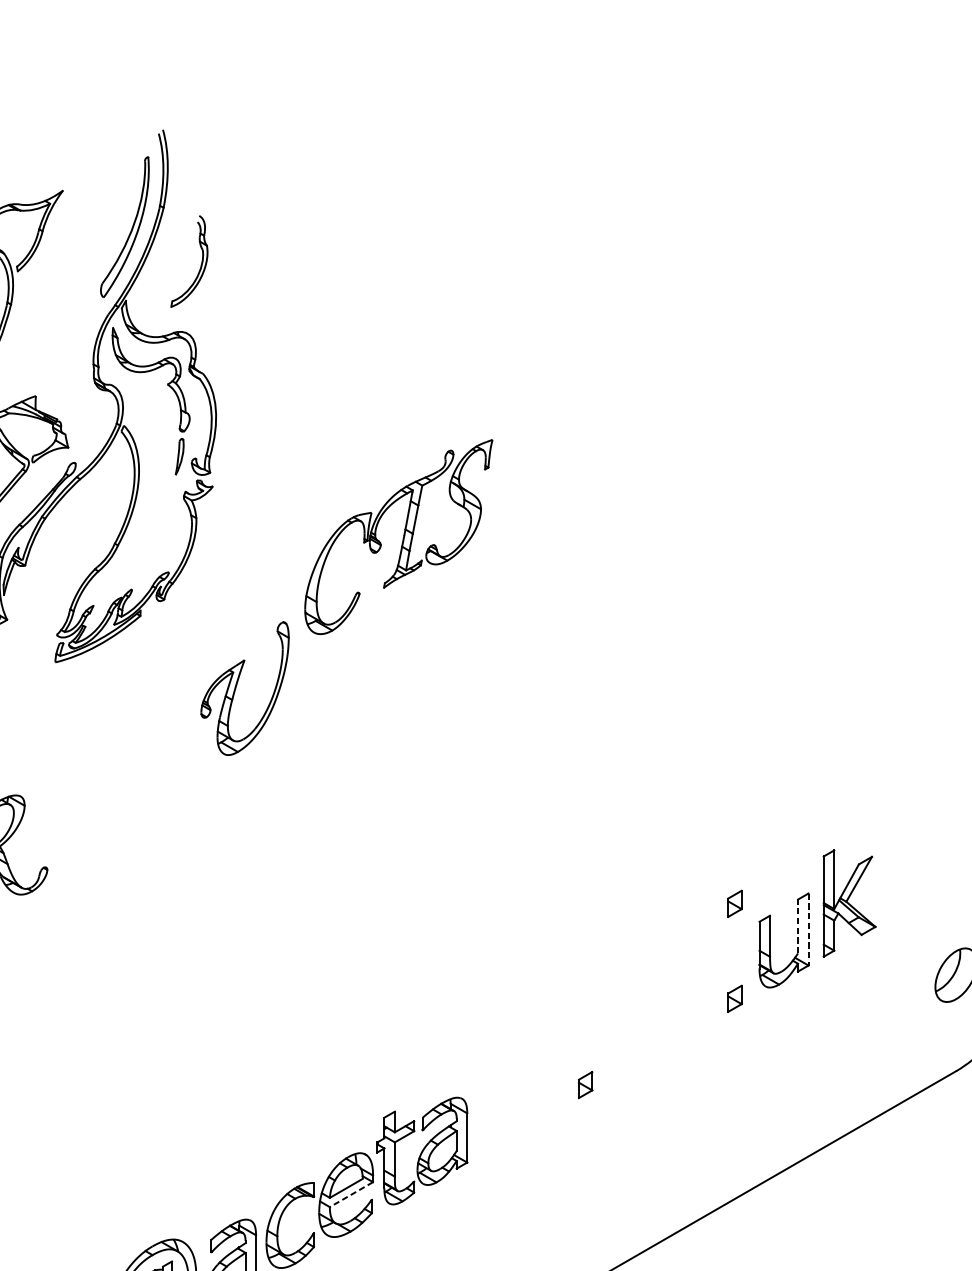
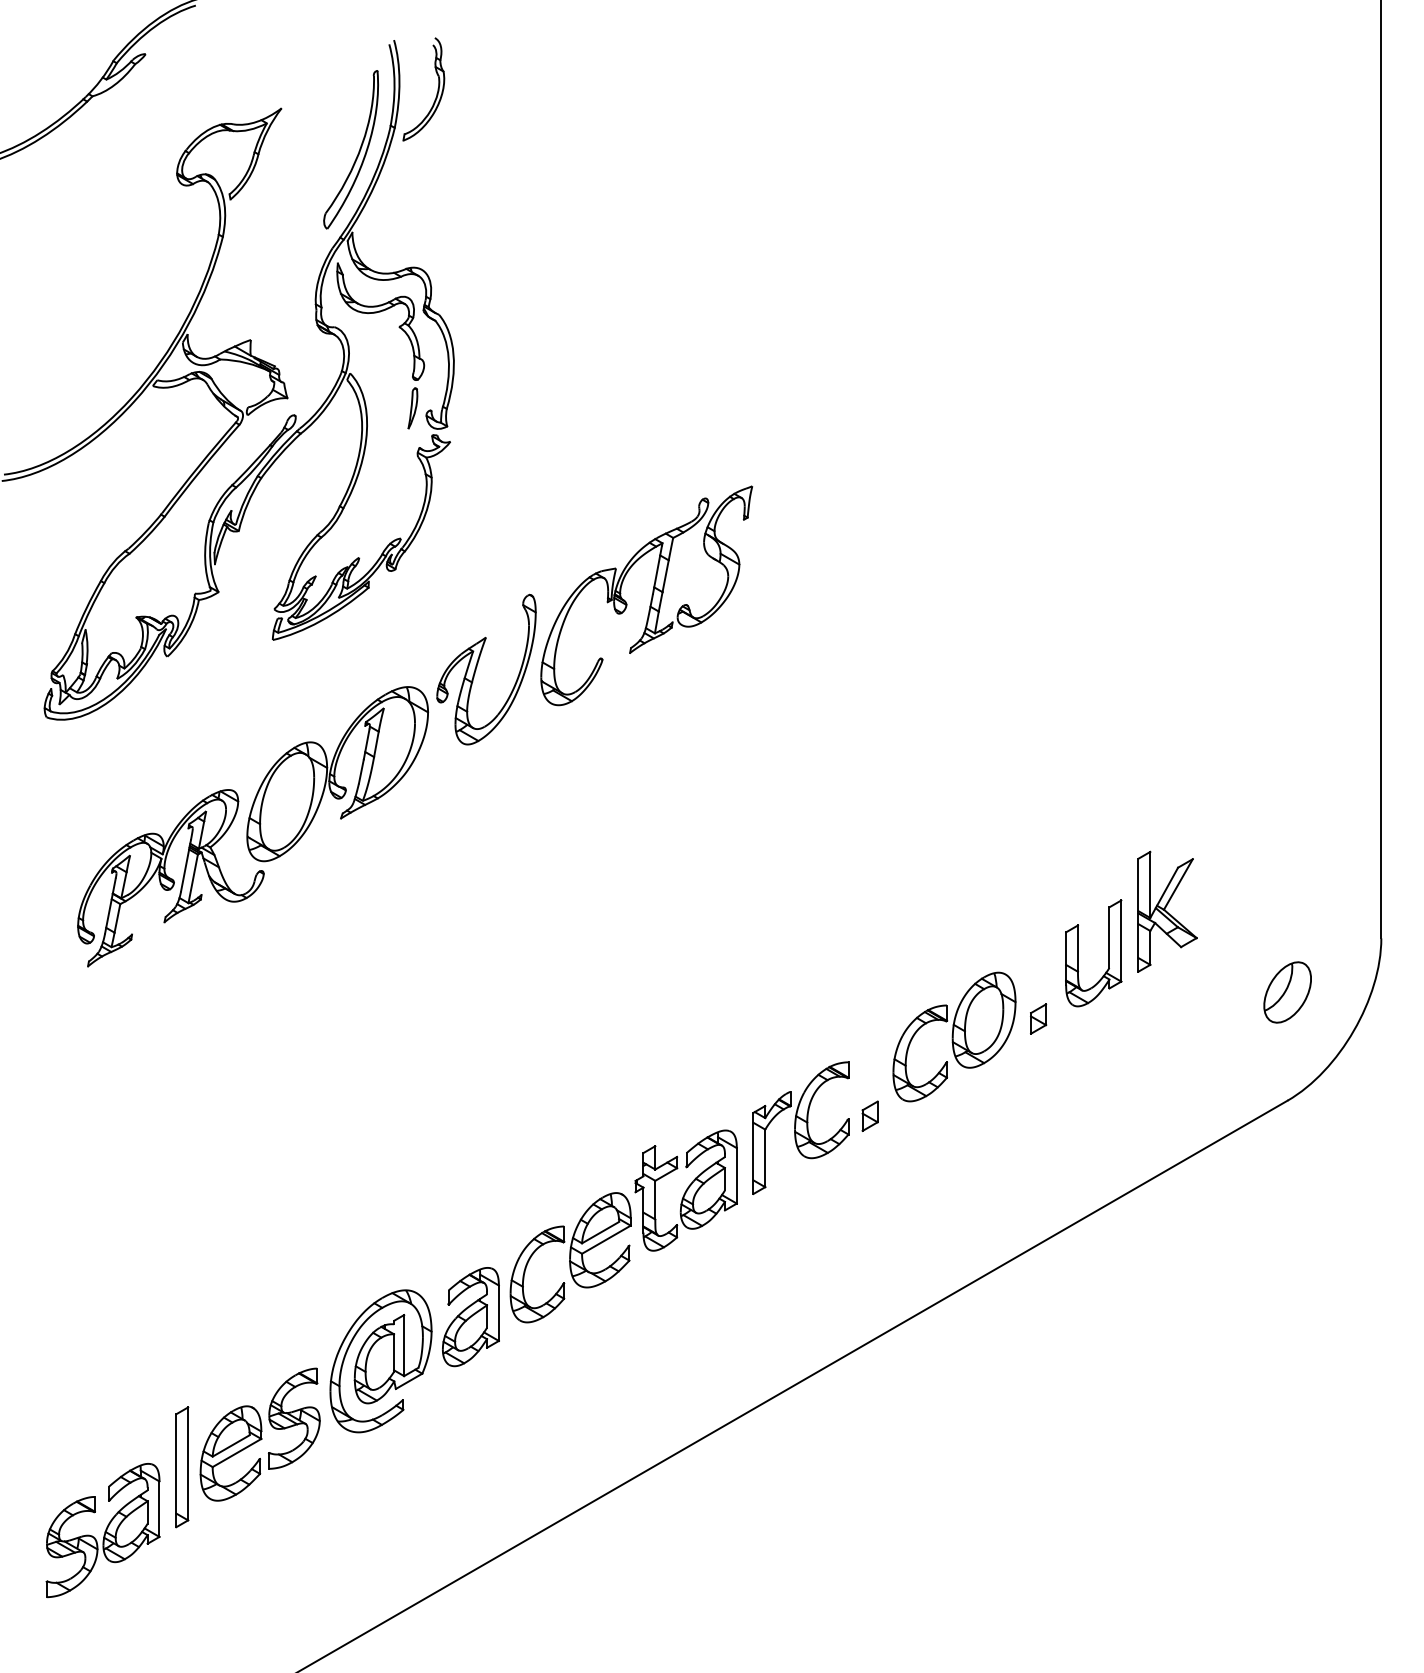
part: (200, 265) -> (436, 93), moved
part: (398, 536) -> (646, 595), moved
part: (112, 781) -> (337, 774), added
part: (735, 903) -> (1038, 911), removed
line: (798, 926) -> (1109, 937), dashed -> solid
line: (808, 929) -> (1121, 941), dashed -> solid
part: (660, 1014) -> (954, 1036), added
part: (523, 1095) -> (800, 1127), added
line: (350, 1194) -> (605, 1239), dashed -> solid

